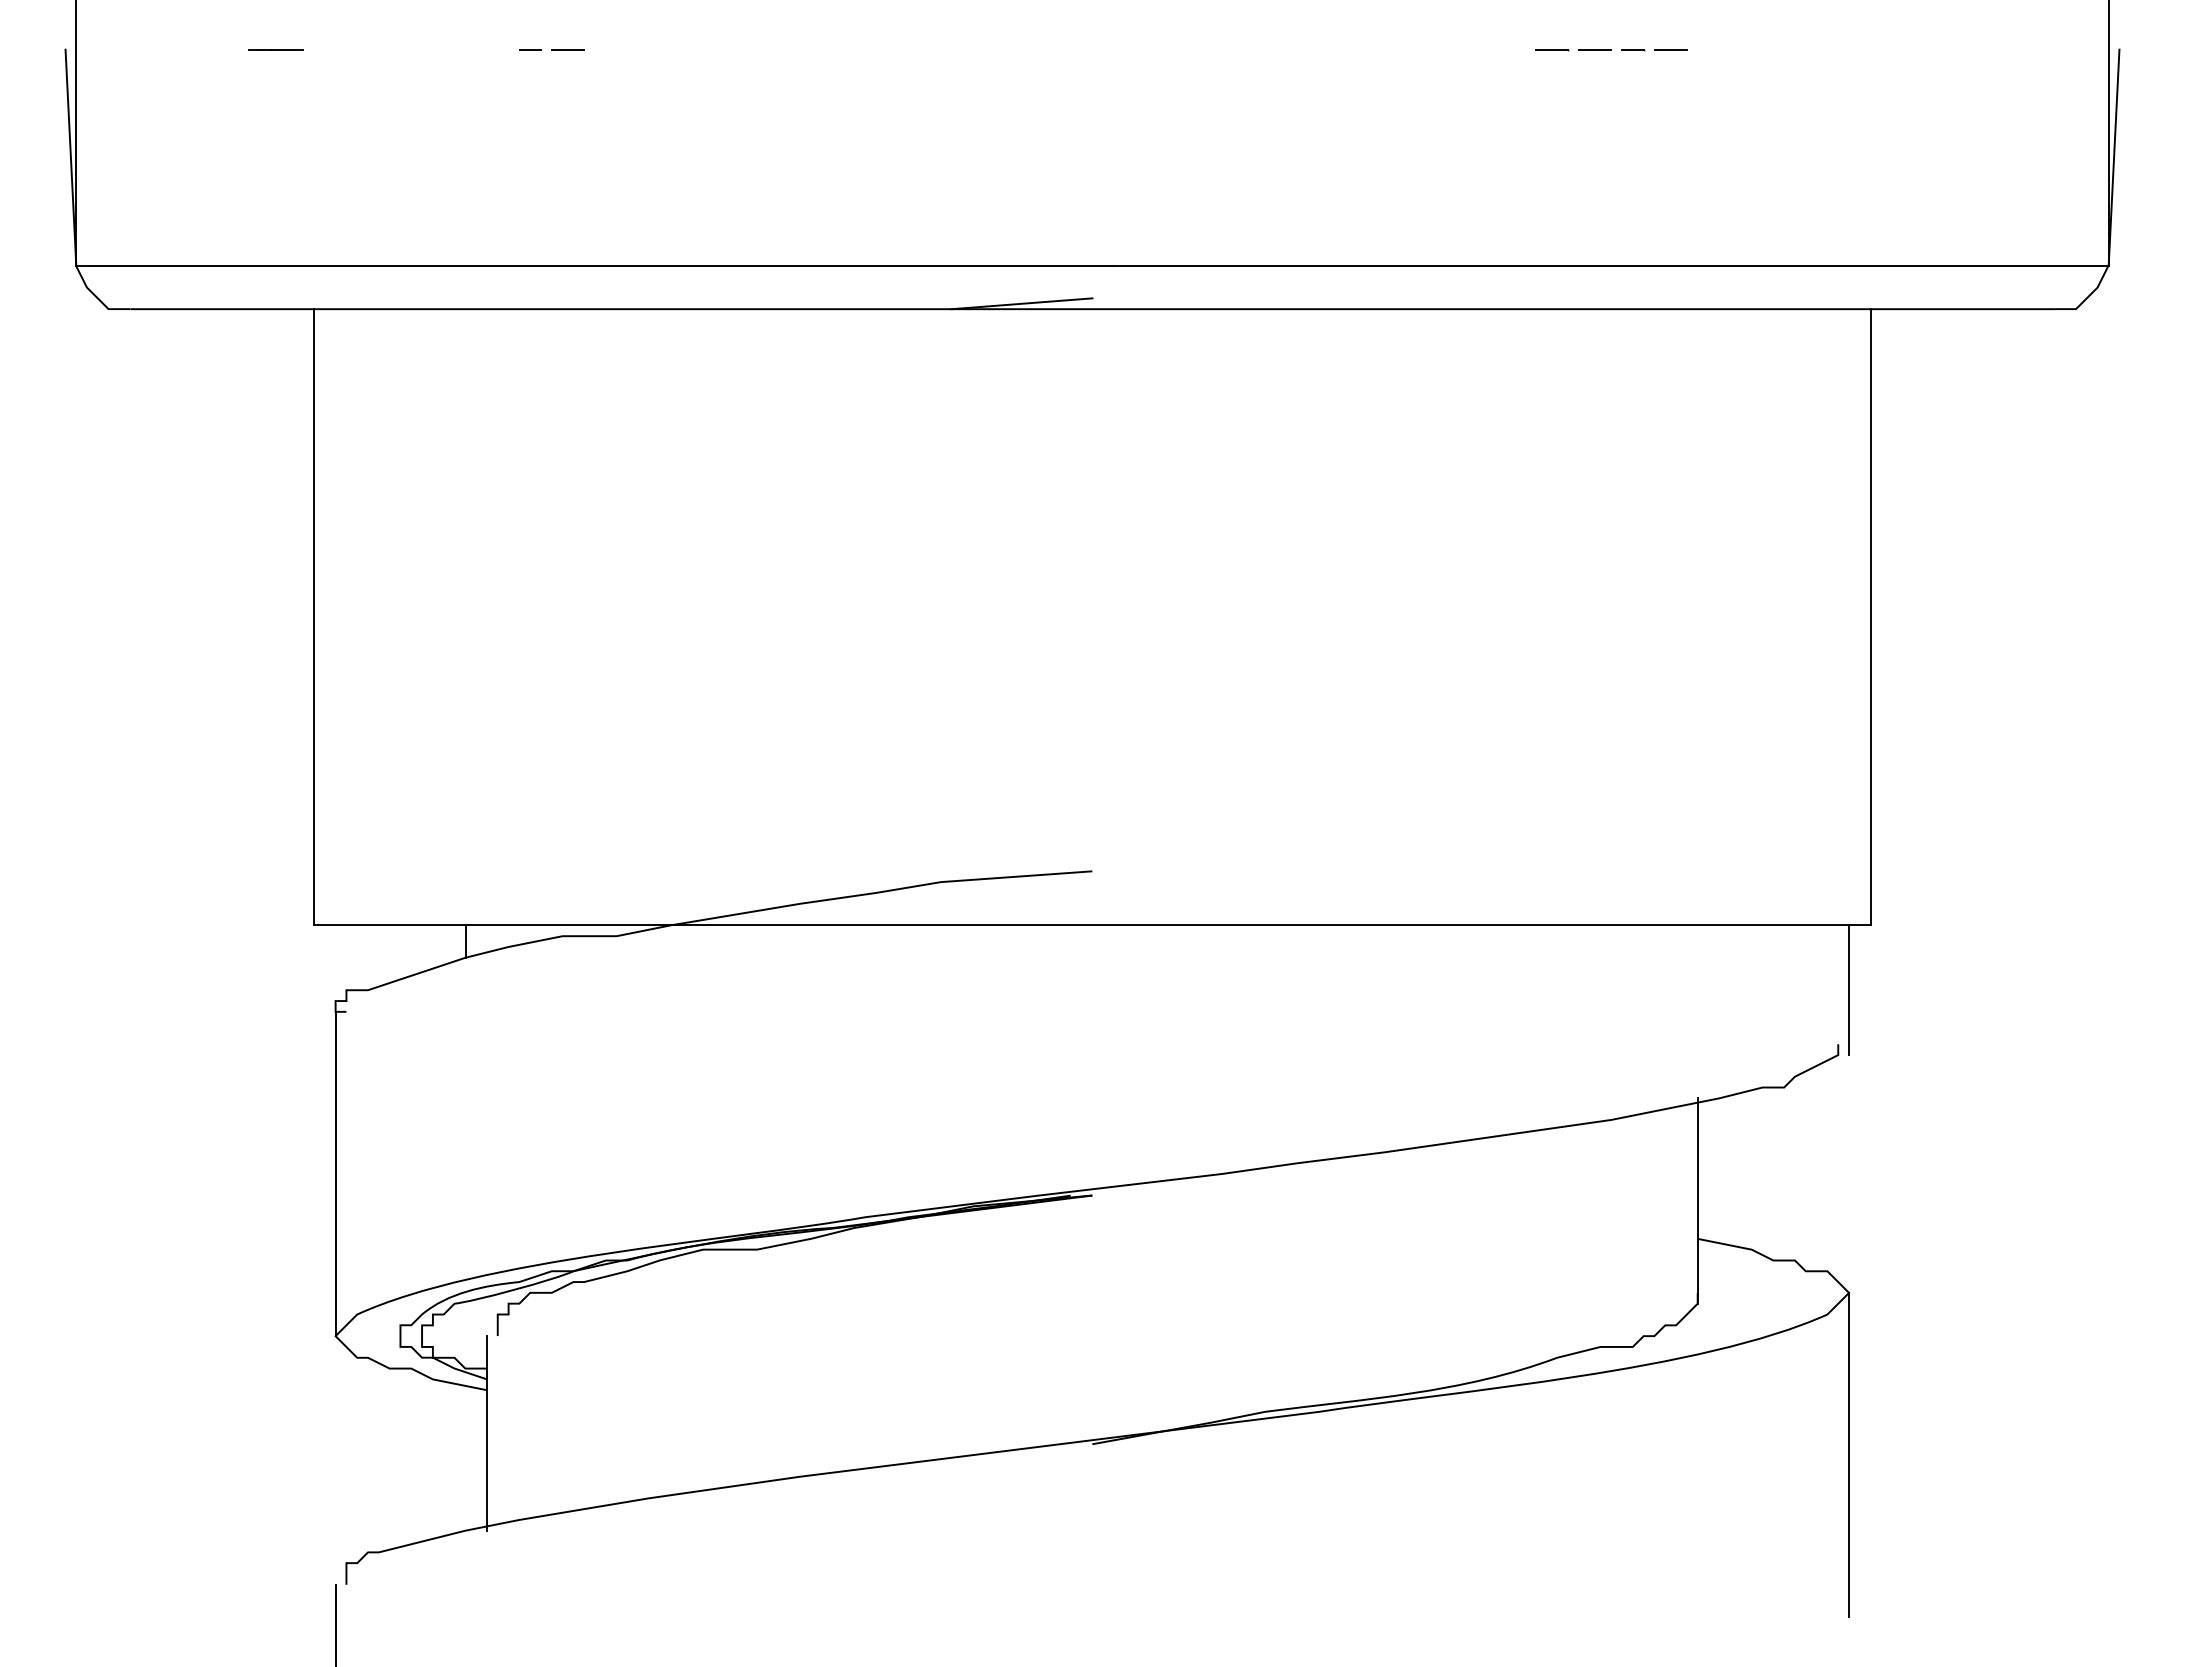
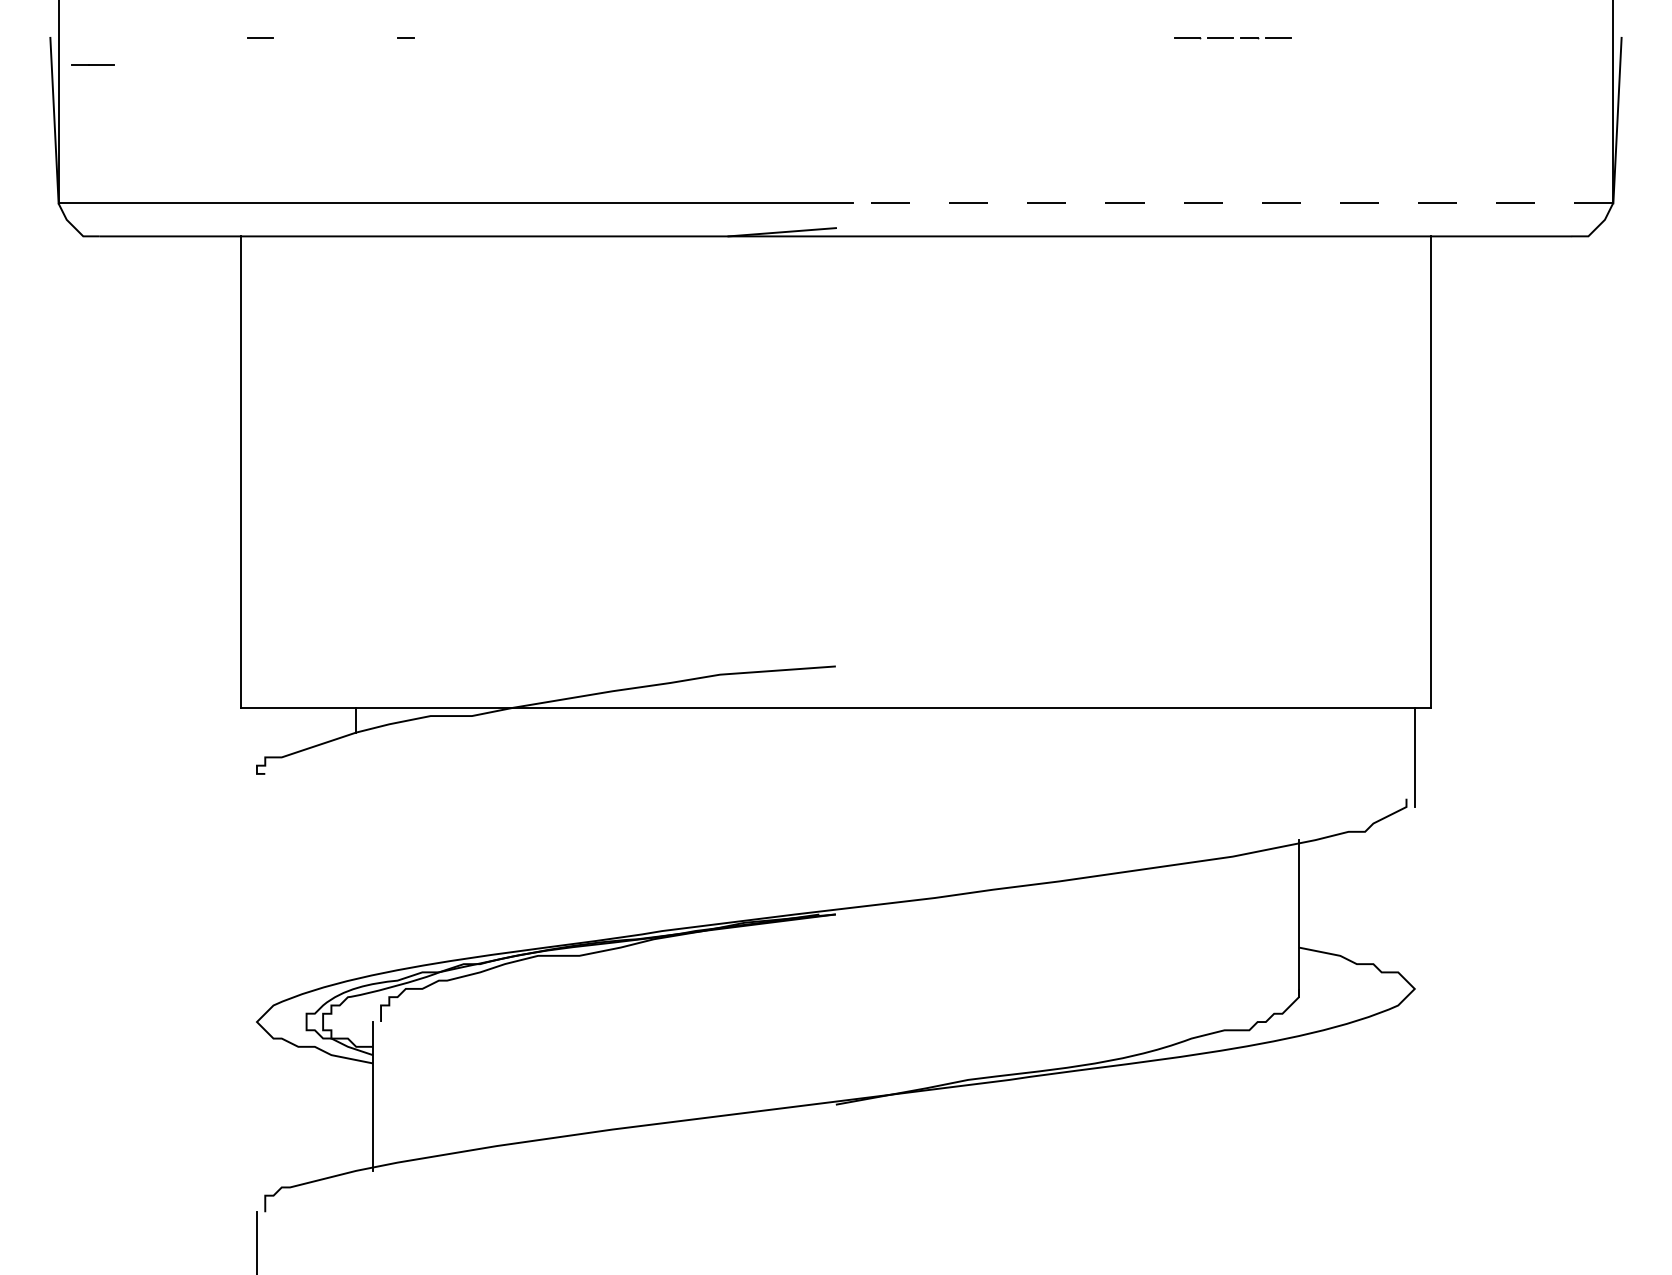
line: (275, 49) -> (92, 65), moved
line: (567, 49) -> (259, 37), moved
line: (1610, 265) -> (1232, 202), solid -> dashed
line: (335, 1173) -> (256, 897), removed
line: (1849, 1454) -> (1415, 1112), removed

